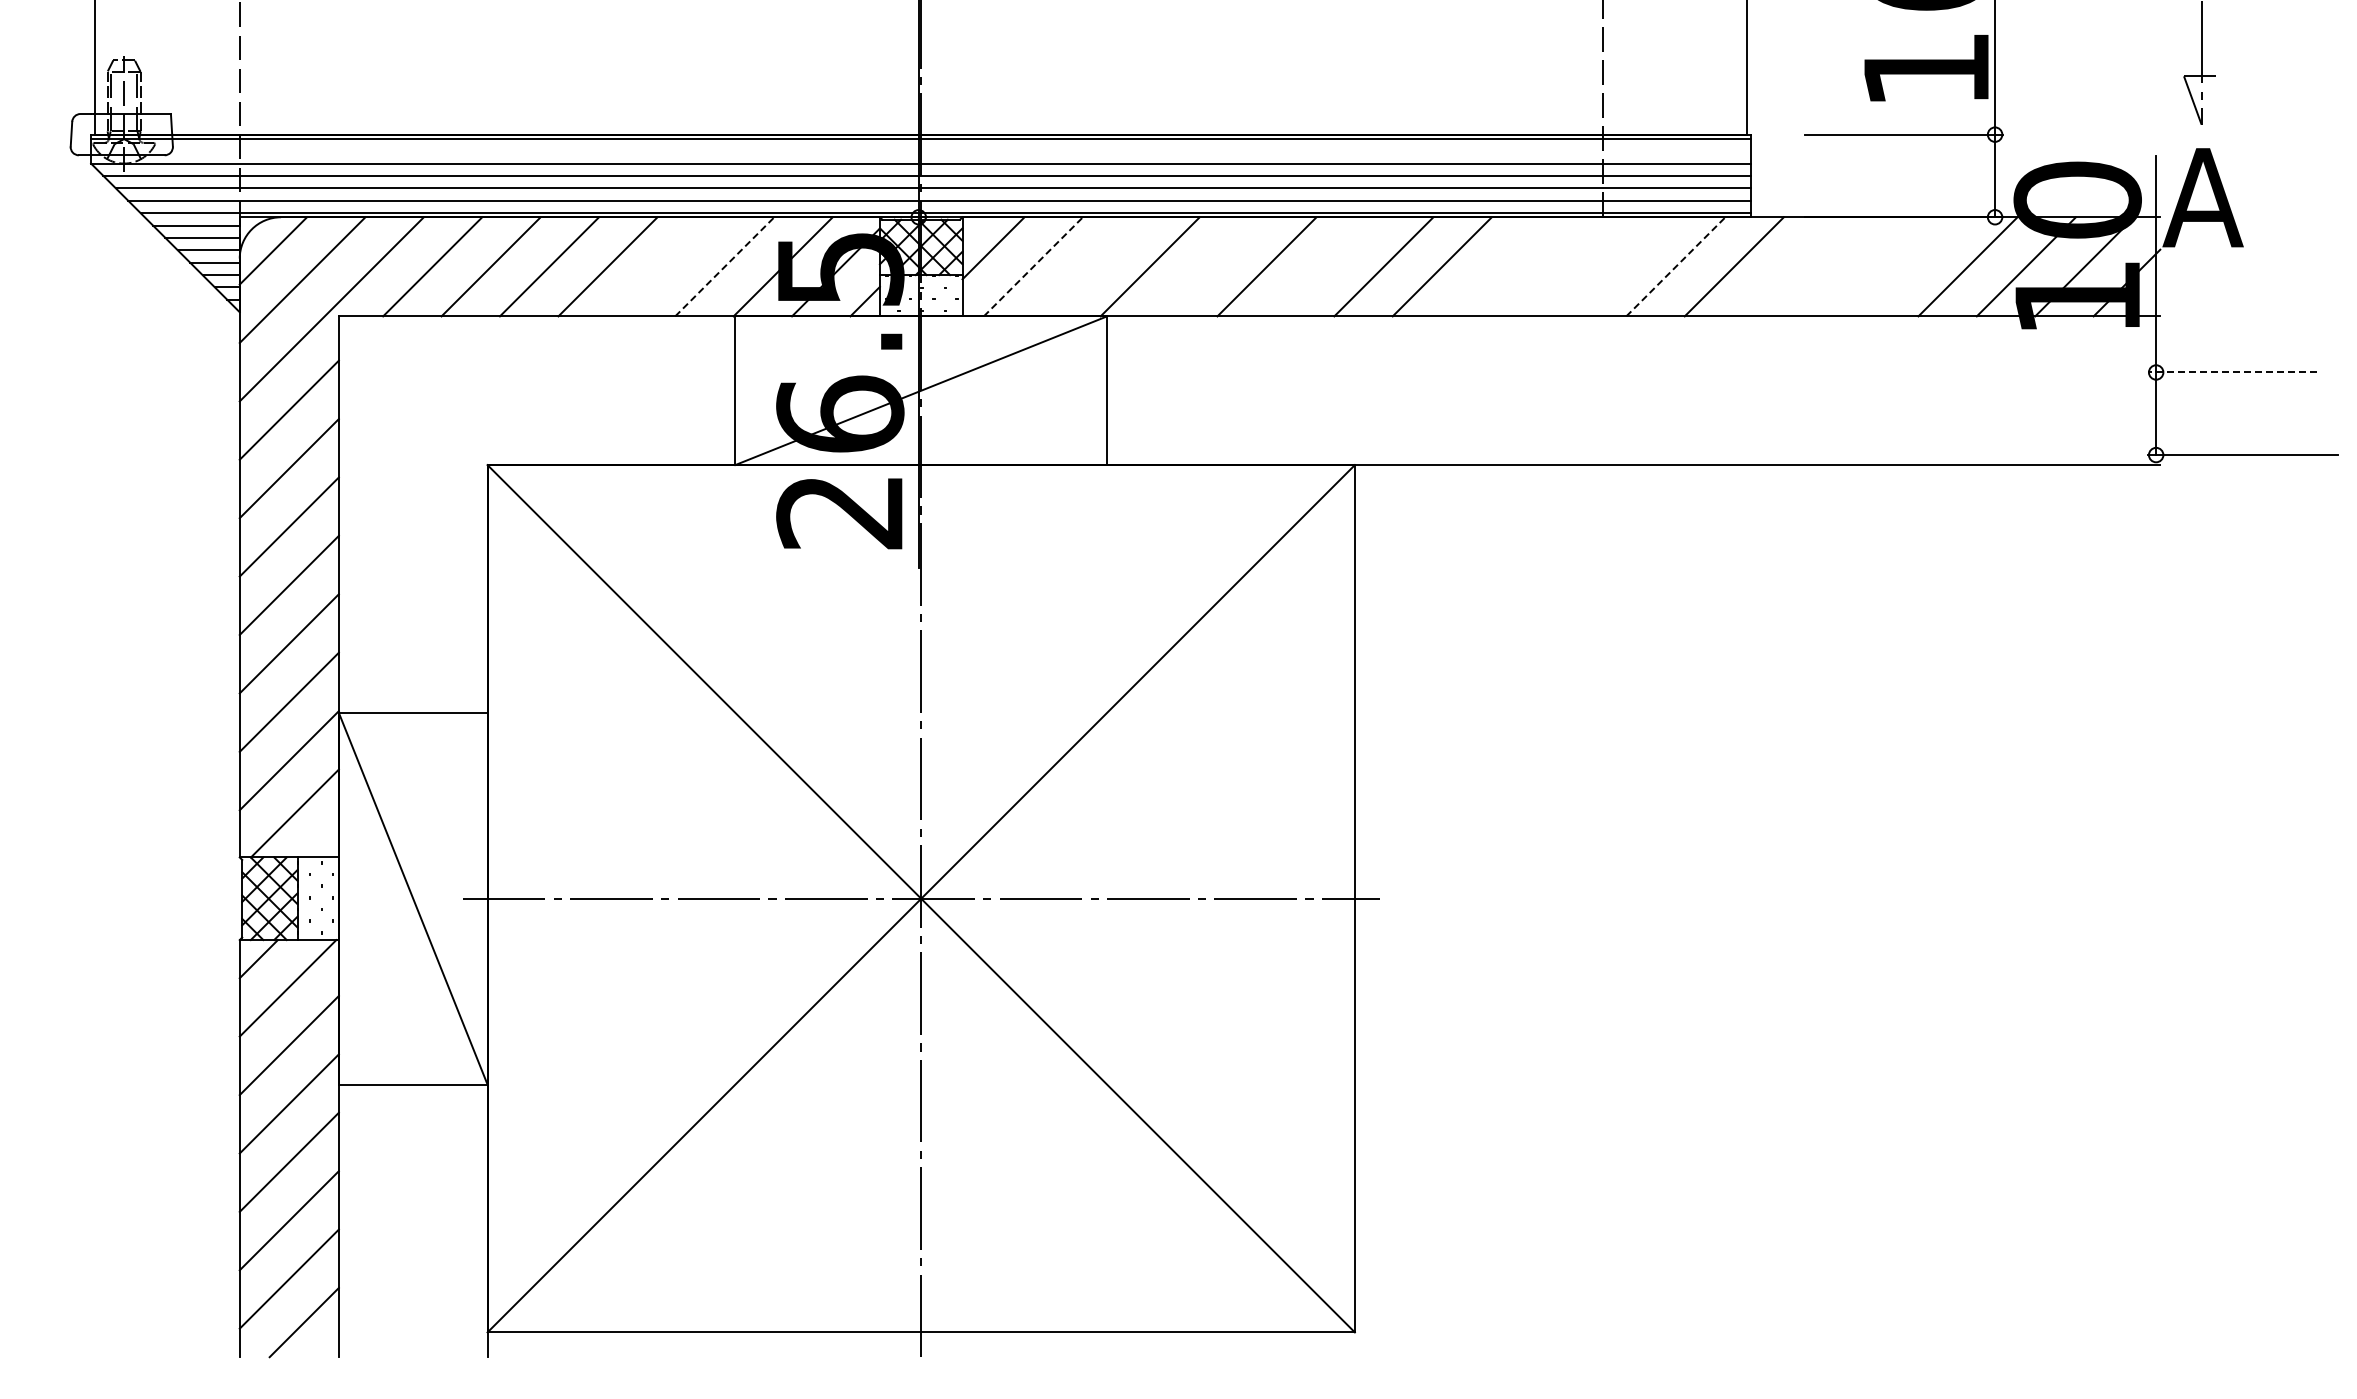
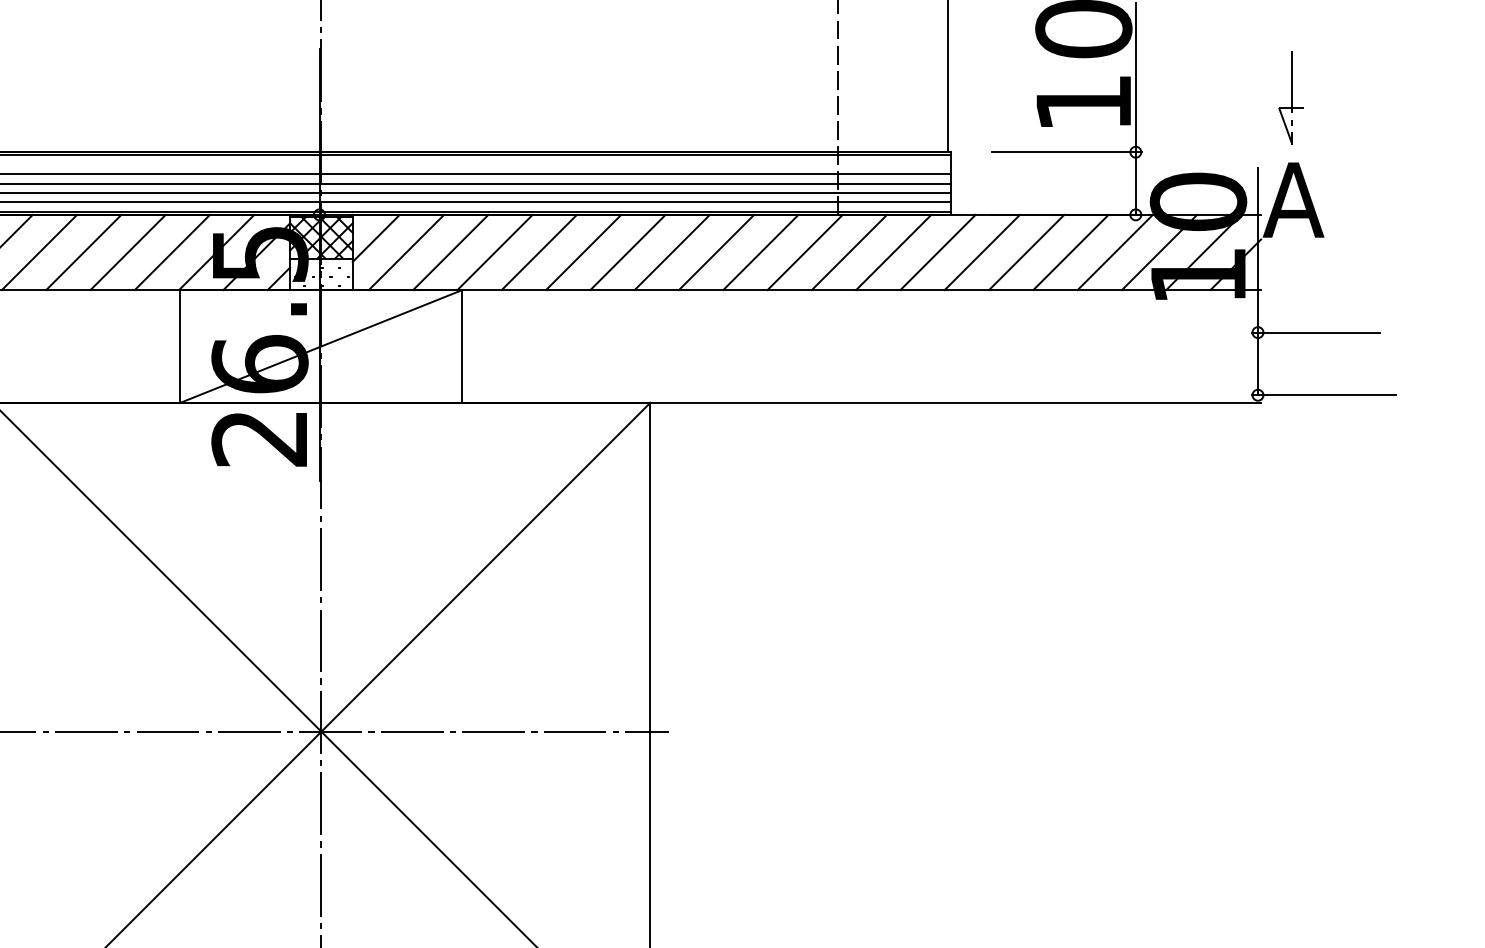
line: (665, 266) -> (127, 252), added
line: (725, 266) -> (172, 252), dashed -> solid
line: (1033, 266) -> (406, 252), dashed -> solid
line: (1091, 266) -> (450, 252), added
line: (1208, 266) -> (539, 252), added
line: (1325, 266) -> (628, 252), added
line: (1500, 266) -> (760, 252), added
line: (1558, 266) -> (804, 252), added
line: (1617, 266) -> (849, 252), added
line: (1676, 266) -> (894, 252), dashed -> solid
line: (1792, 266) -> (982, 252), added
line: (1850, 266) -> (1026, 252), added
line: (1909, 266) -> (1070, 252), added
line: (2232, 372) -> (1315, 332), dashed -> solid

